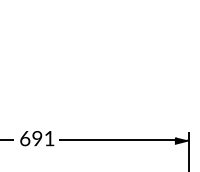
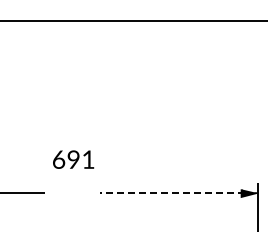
text: (37, 138) -> (73, 159), moved
line: (118, 140) -> (172, 192), solid -> dashed

